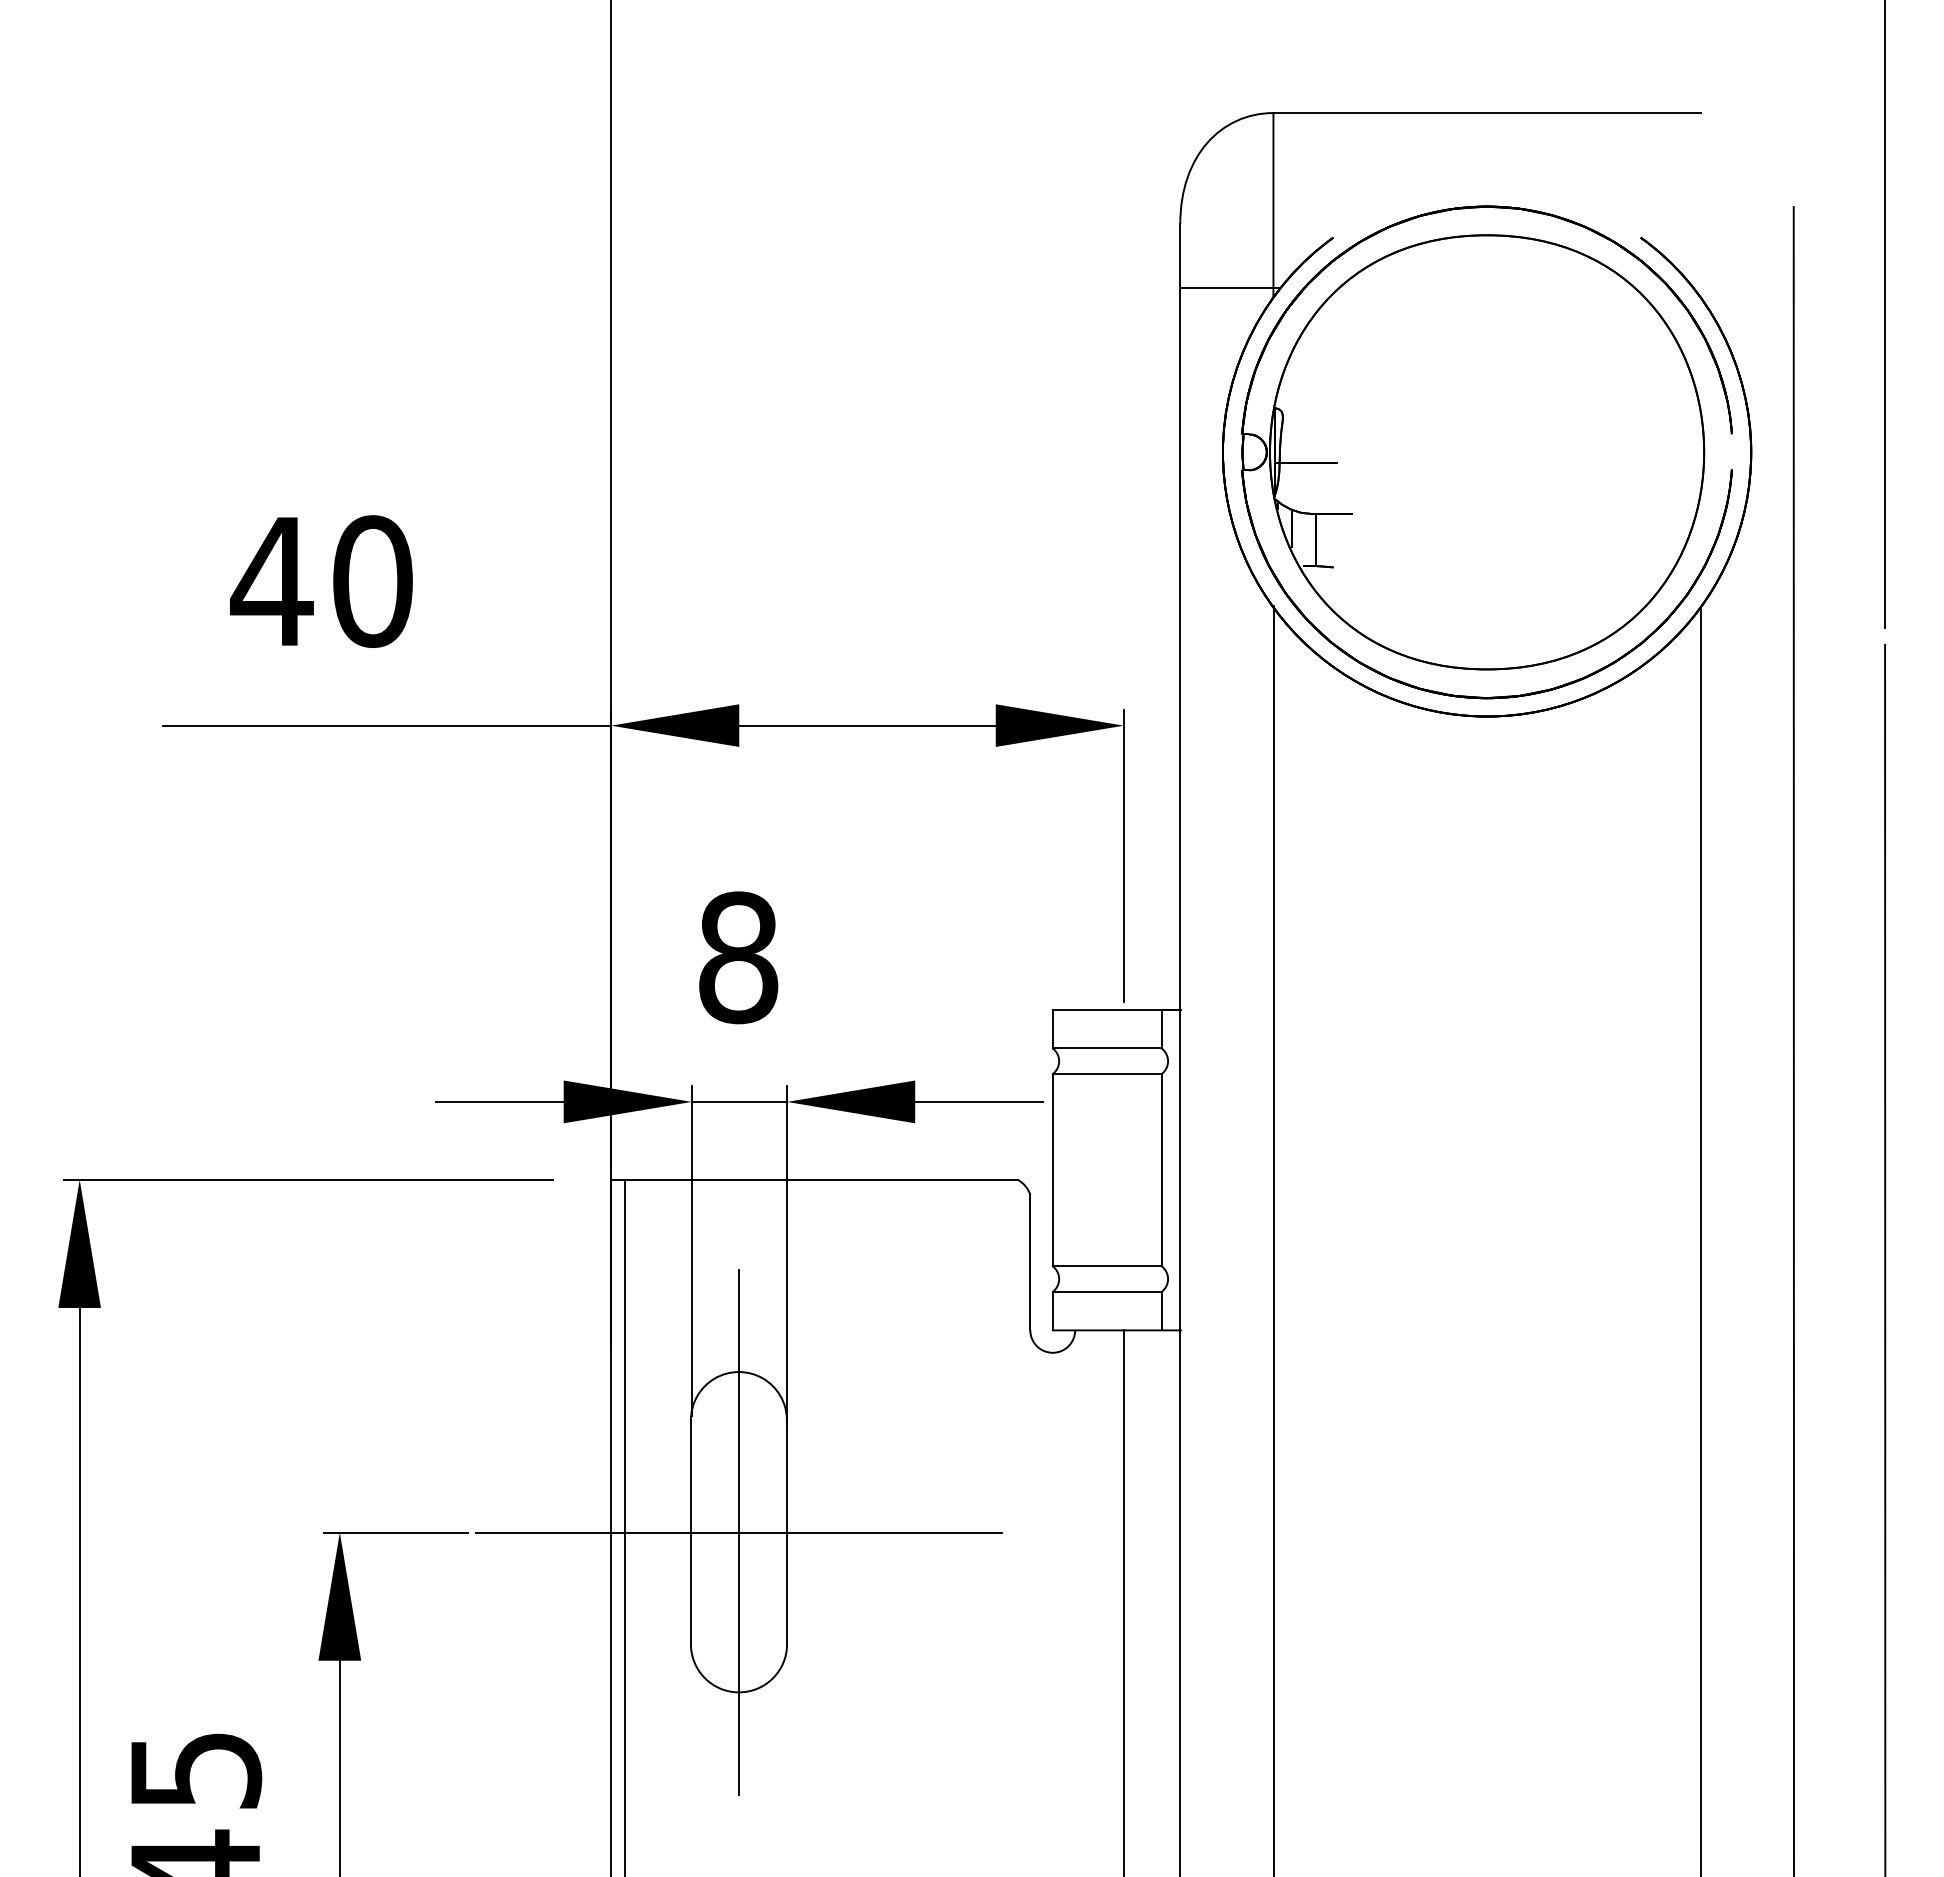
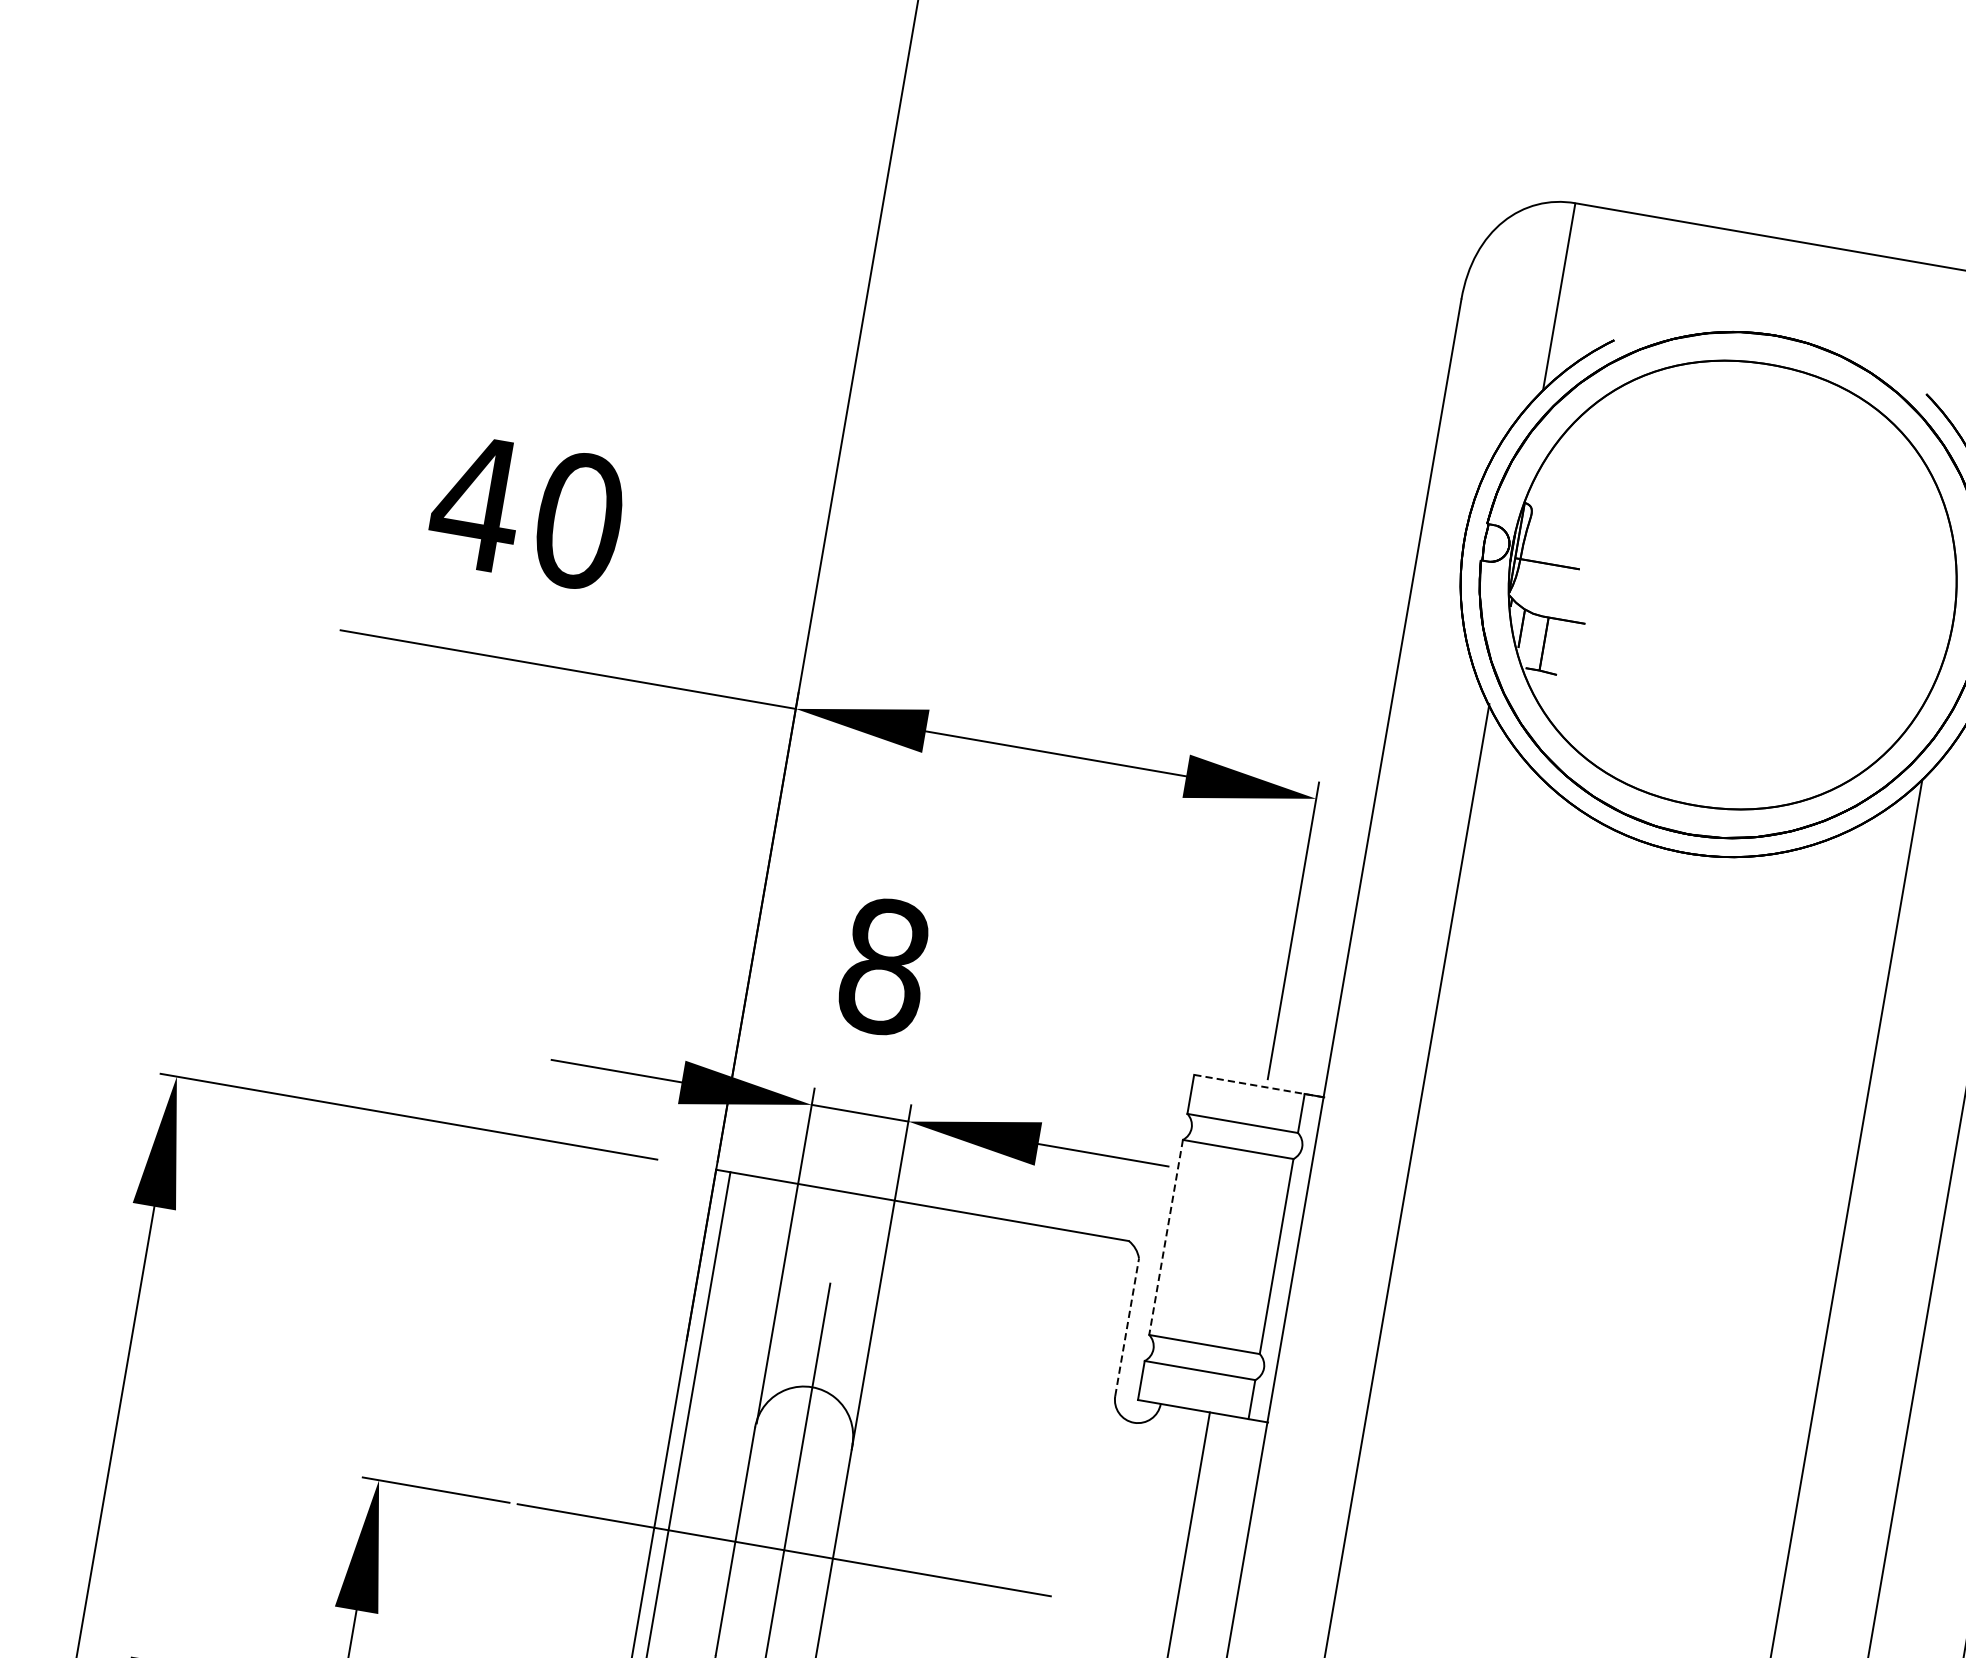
line: (1230, 288) -> (1501, 373), removed
line: (1116, 1010) -> (1258, 1086), solid -> dashed
line: (1052, 1170) -> (1165, 1237), solid -> dashed
line: (1030, 1262) -> (1127, 1327), solid -> dashed

